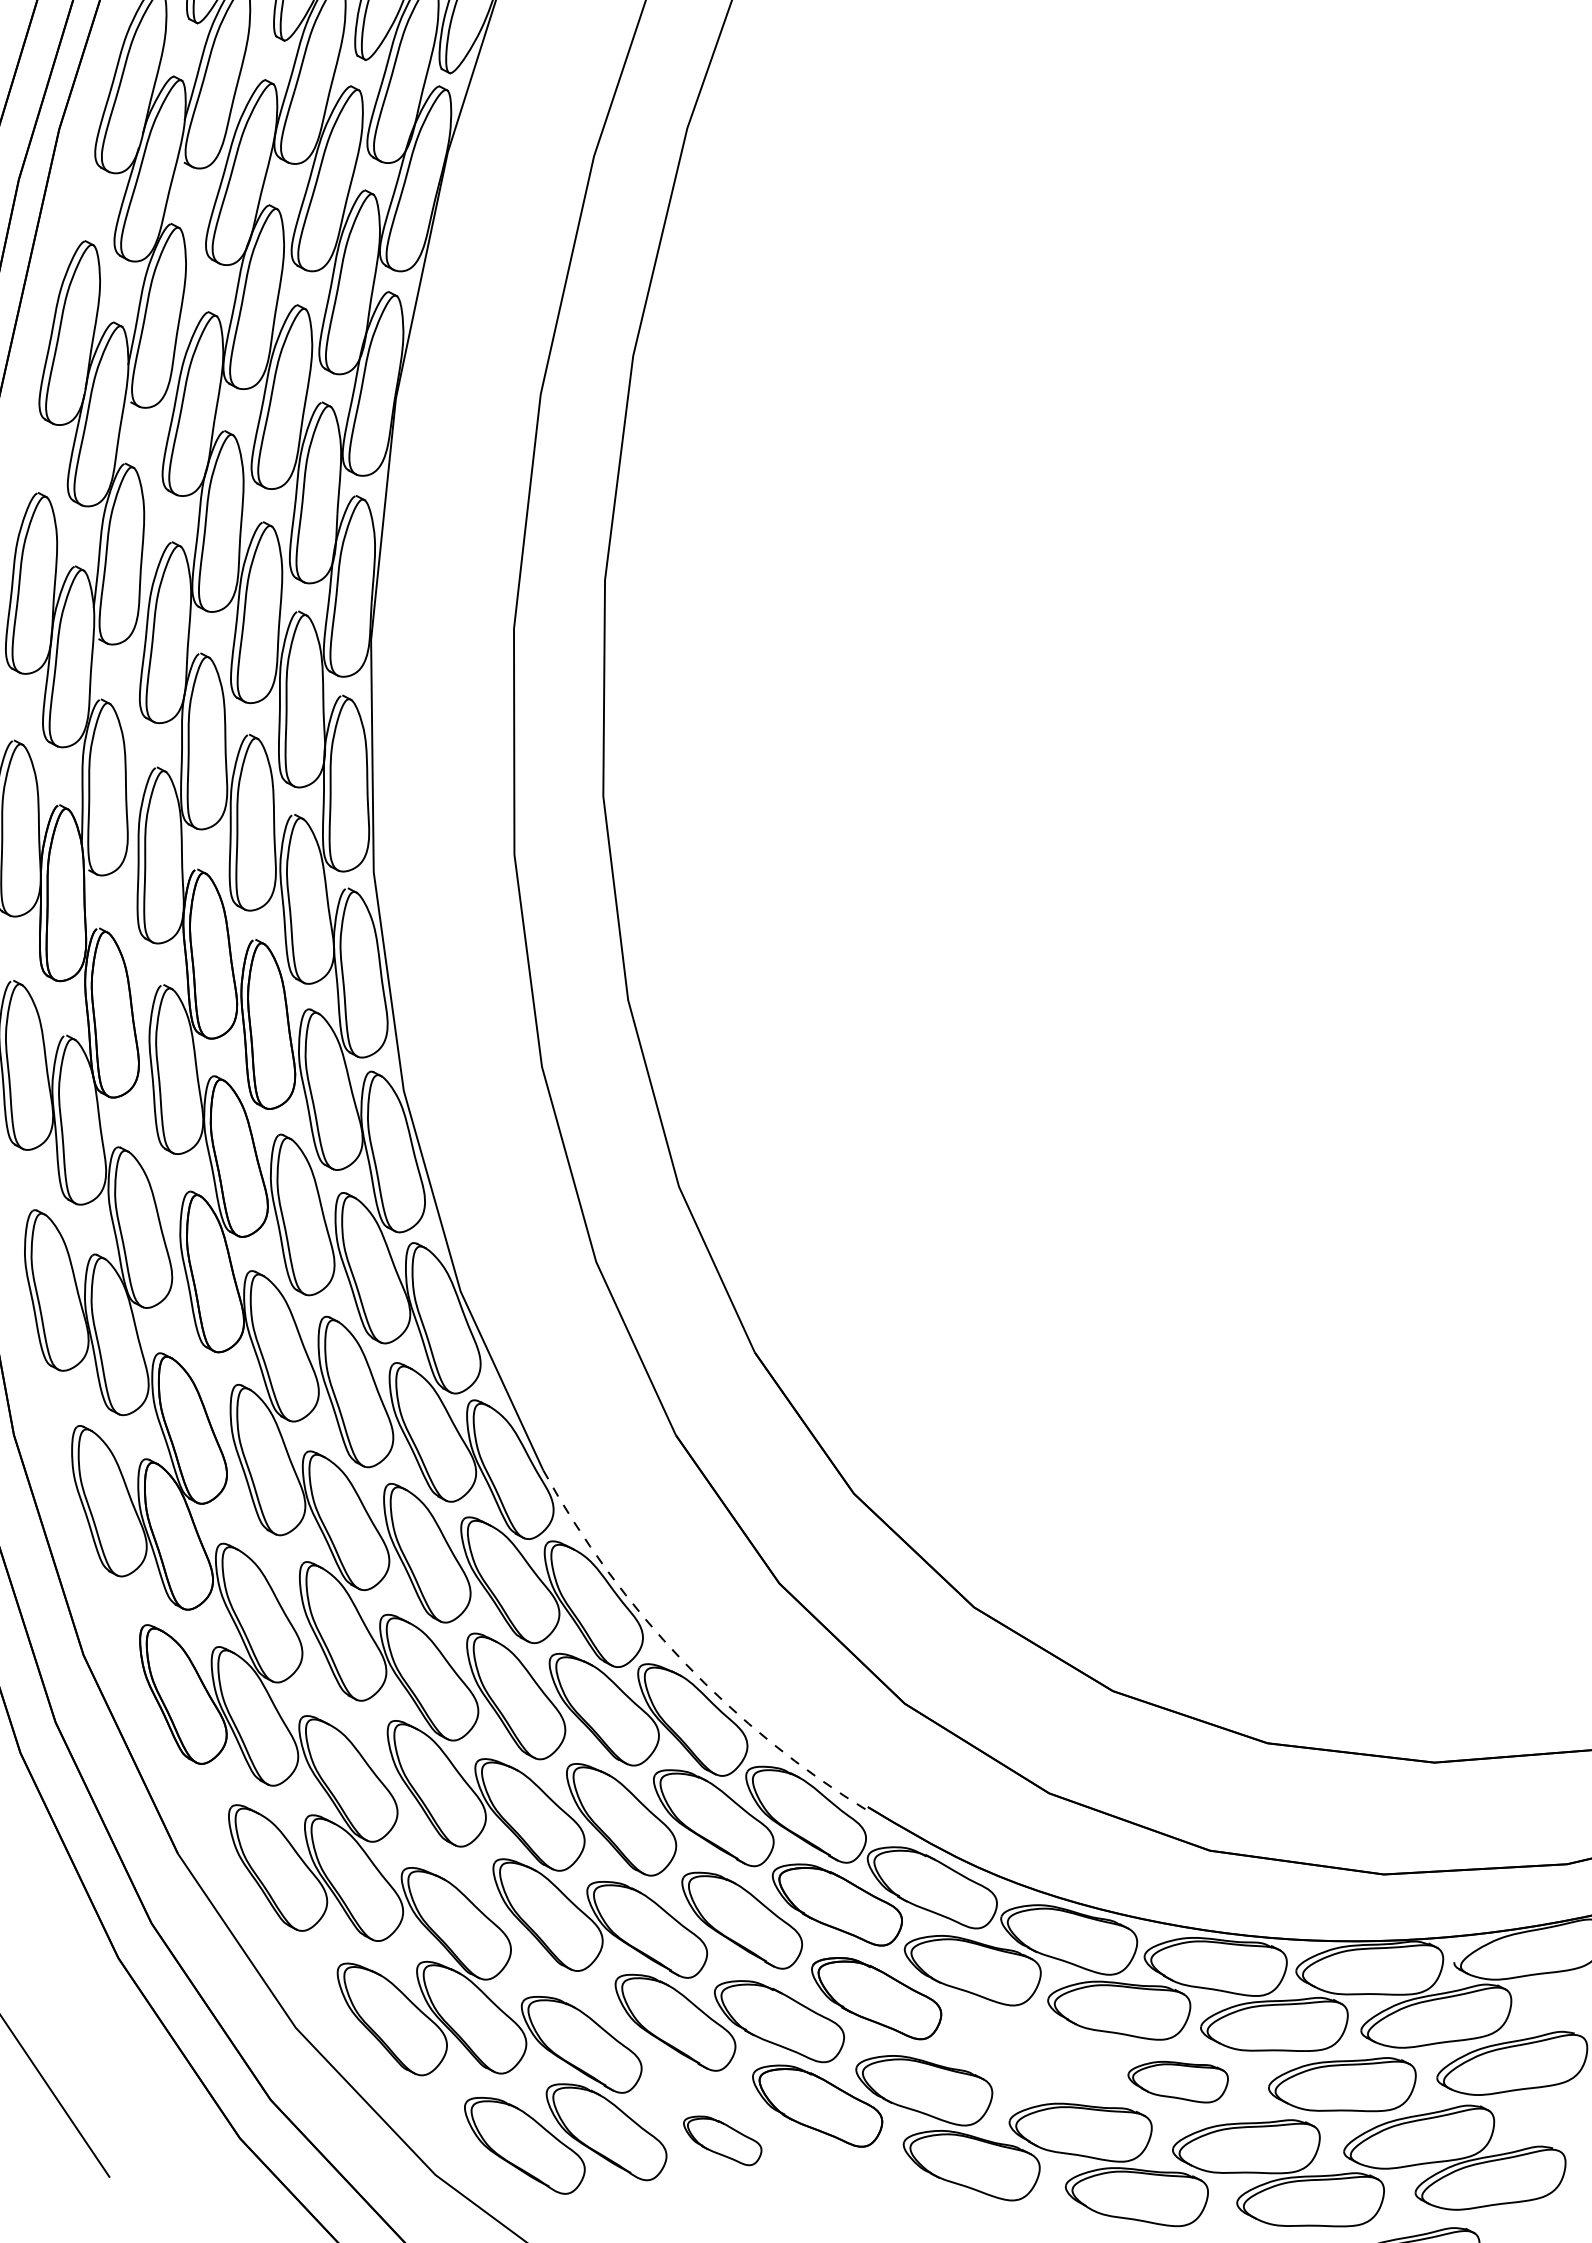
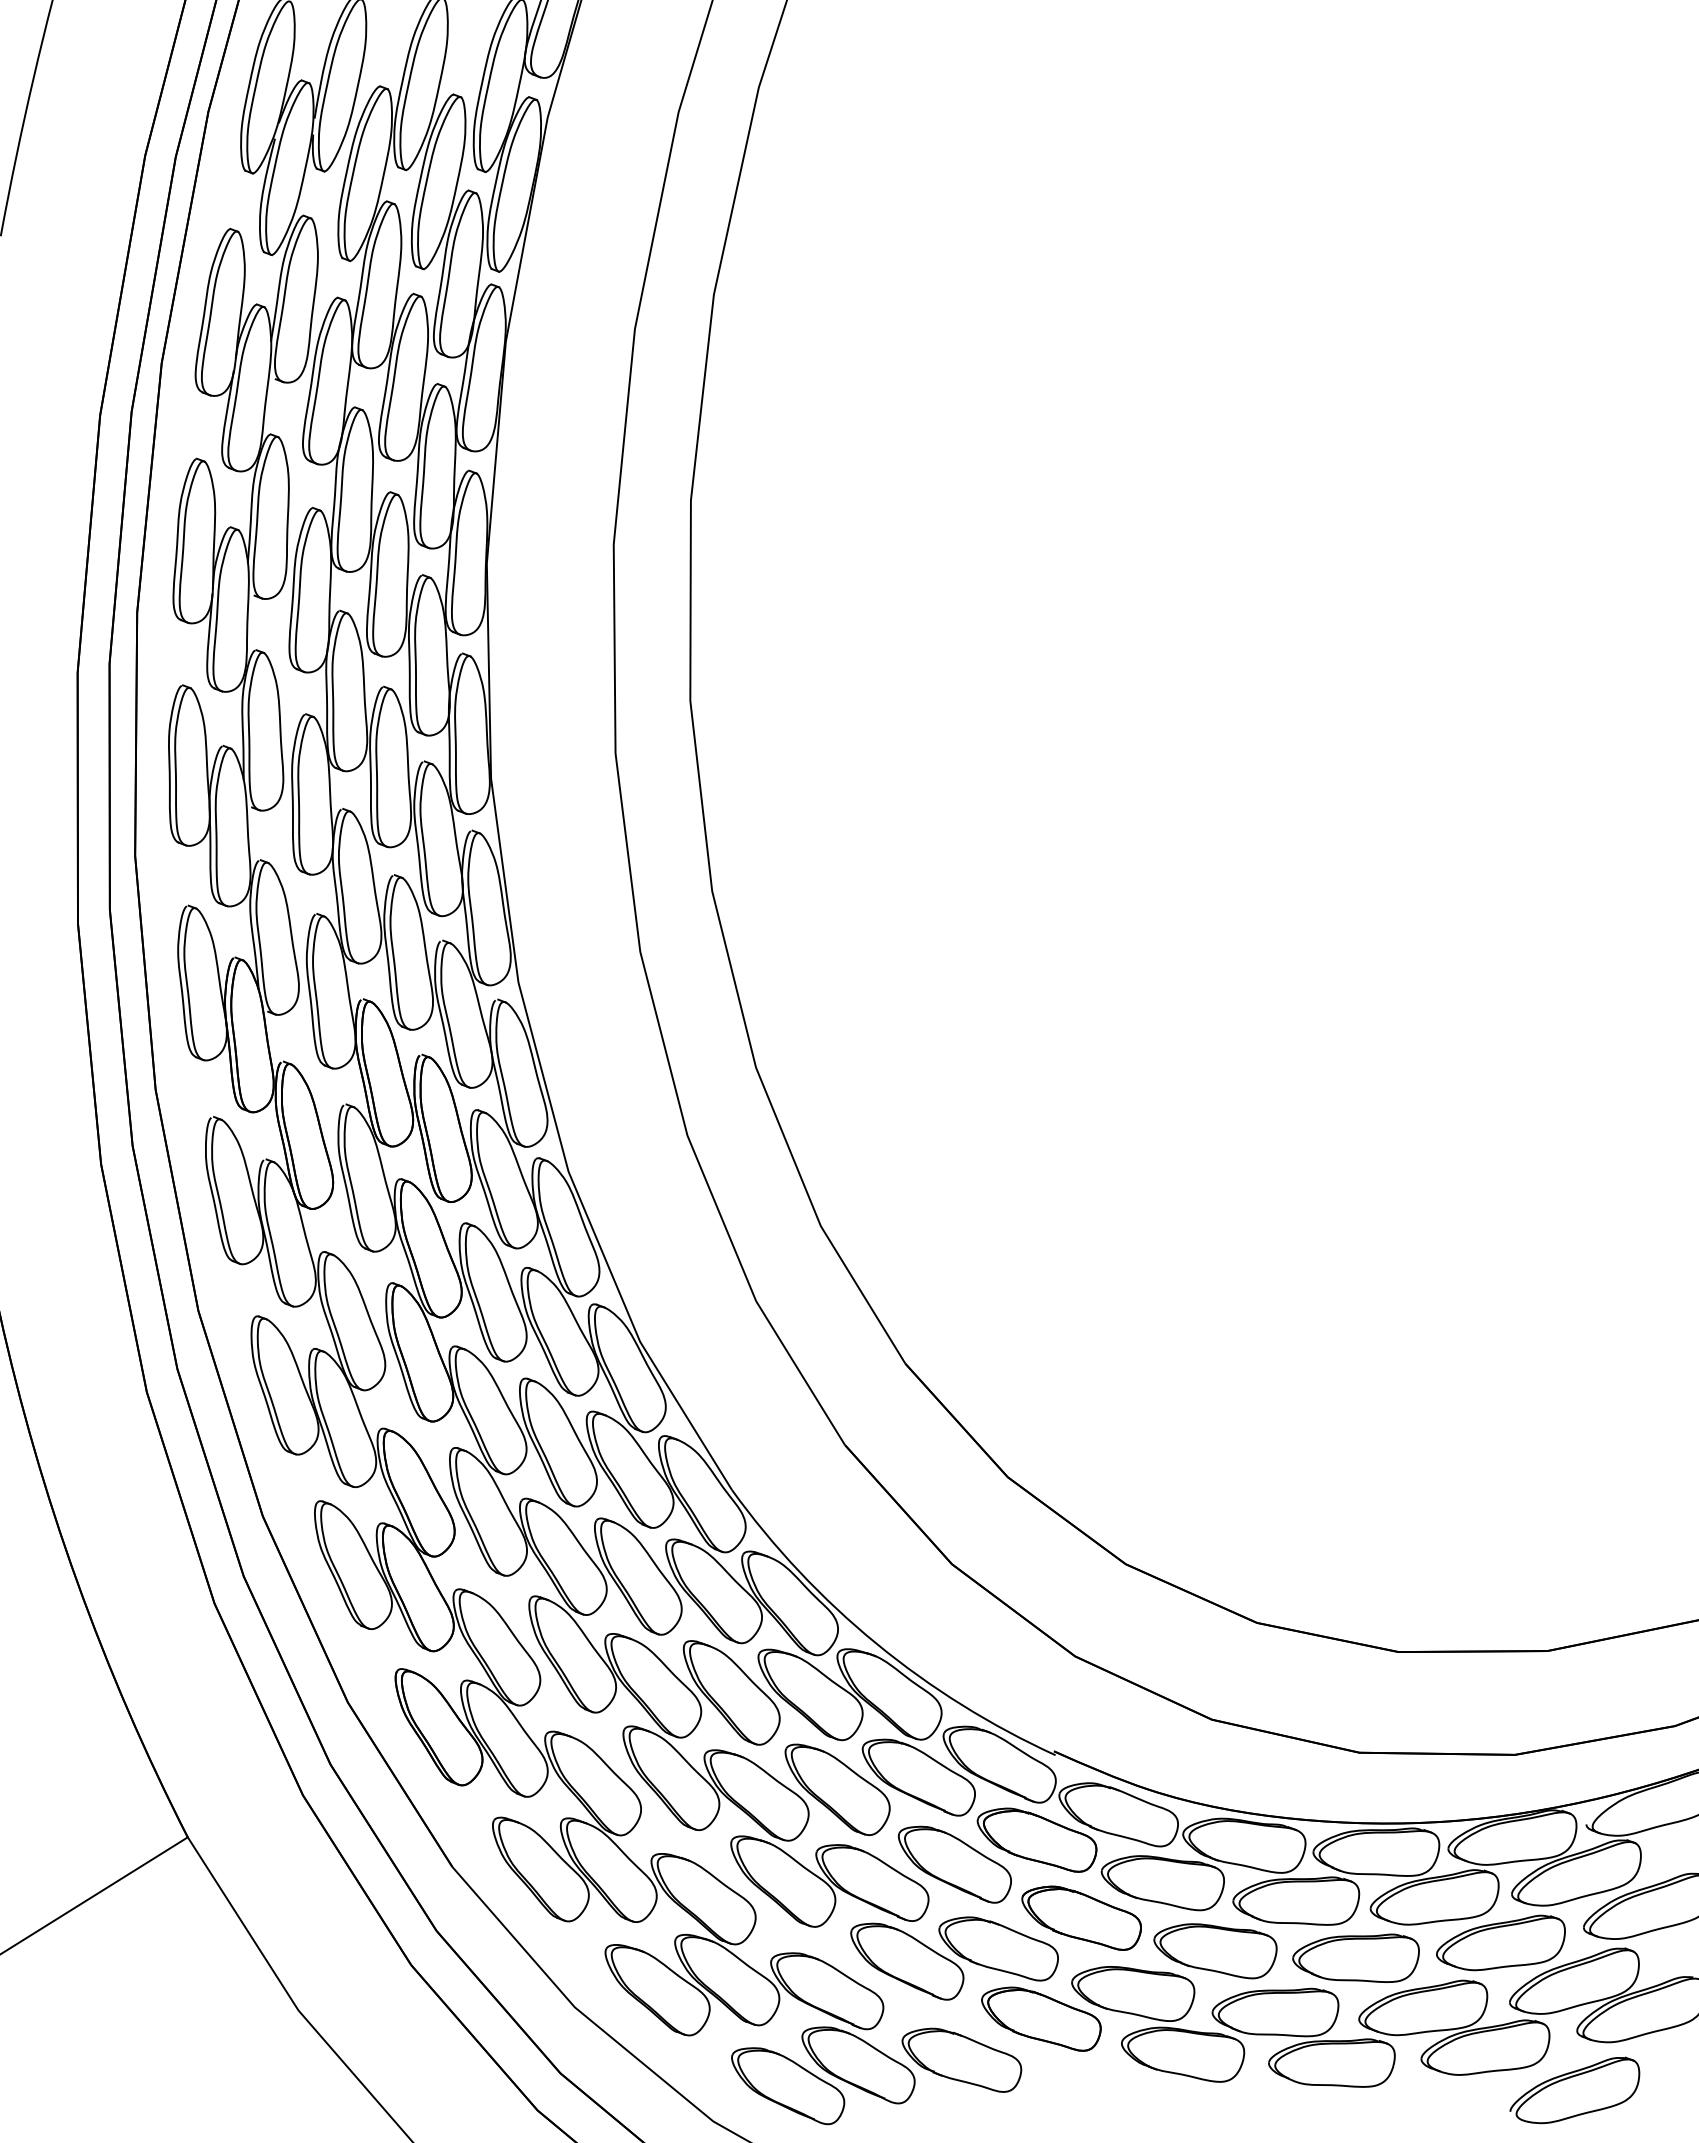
arc: (683, 1661) -> (876, 1643), dashed -> solid
part: (1021, 2053) -> (1215, 1951), added
part: (1177, 2079) -> (1355, 1957), size x1.43
part: (721, 2139) -> (961, 2059), size x1.67

